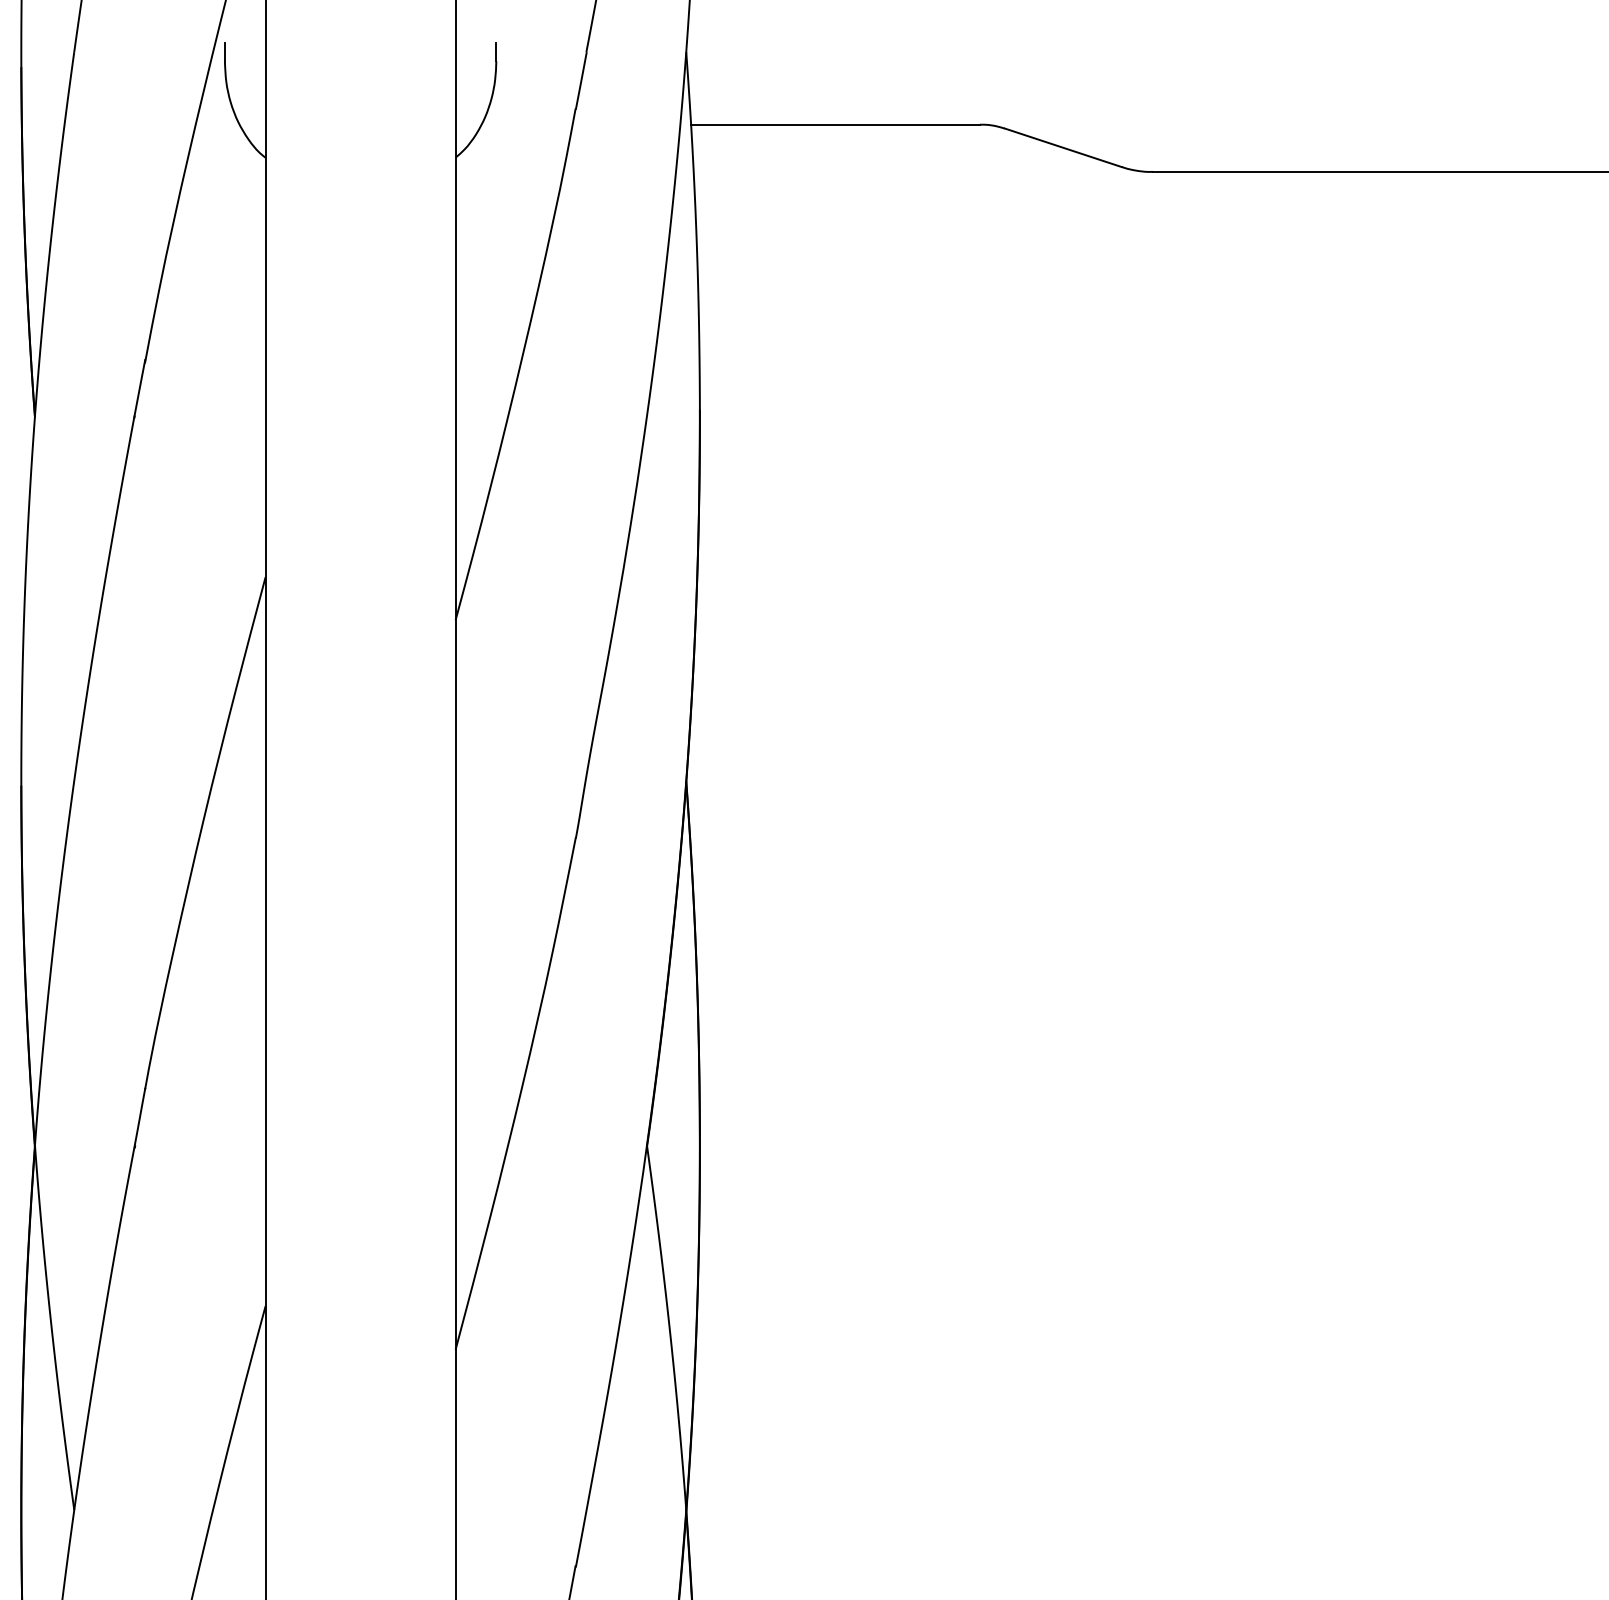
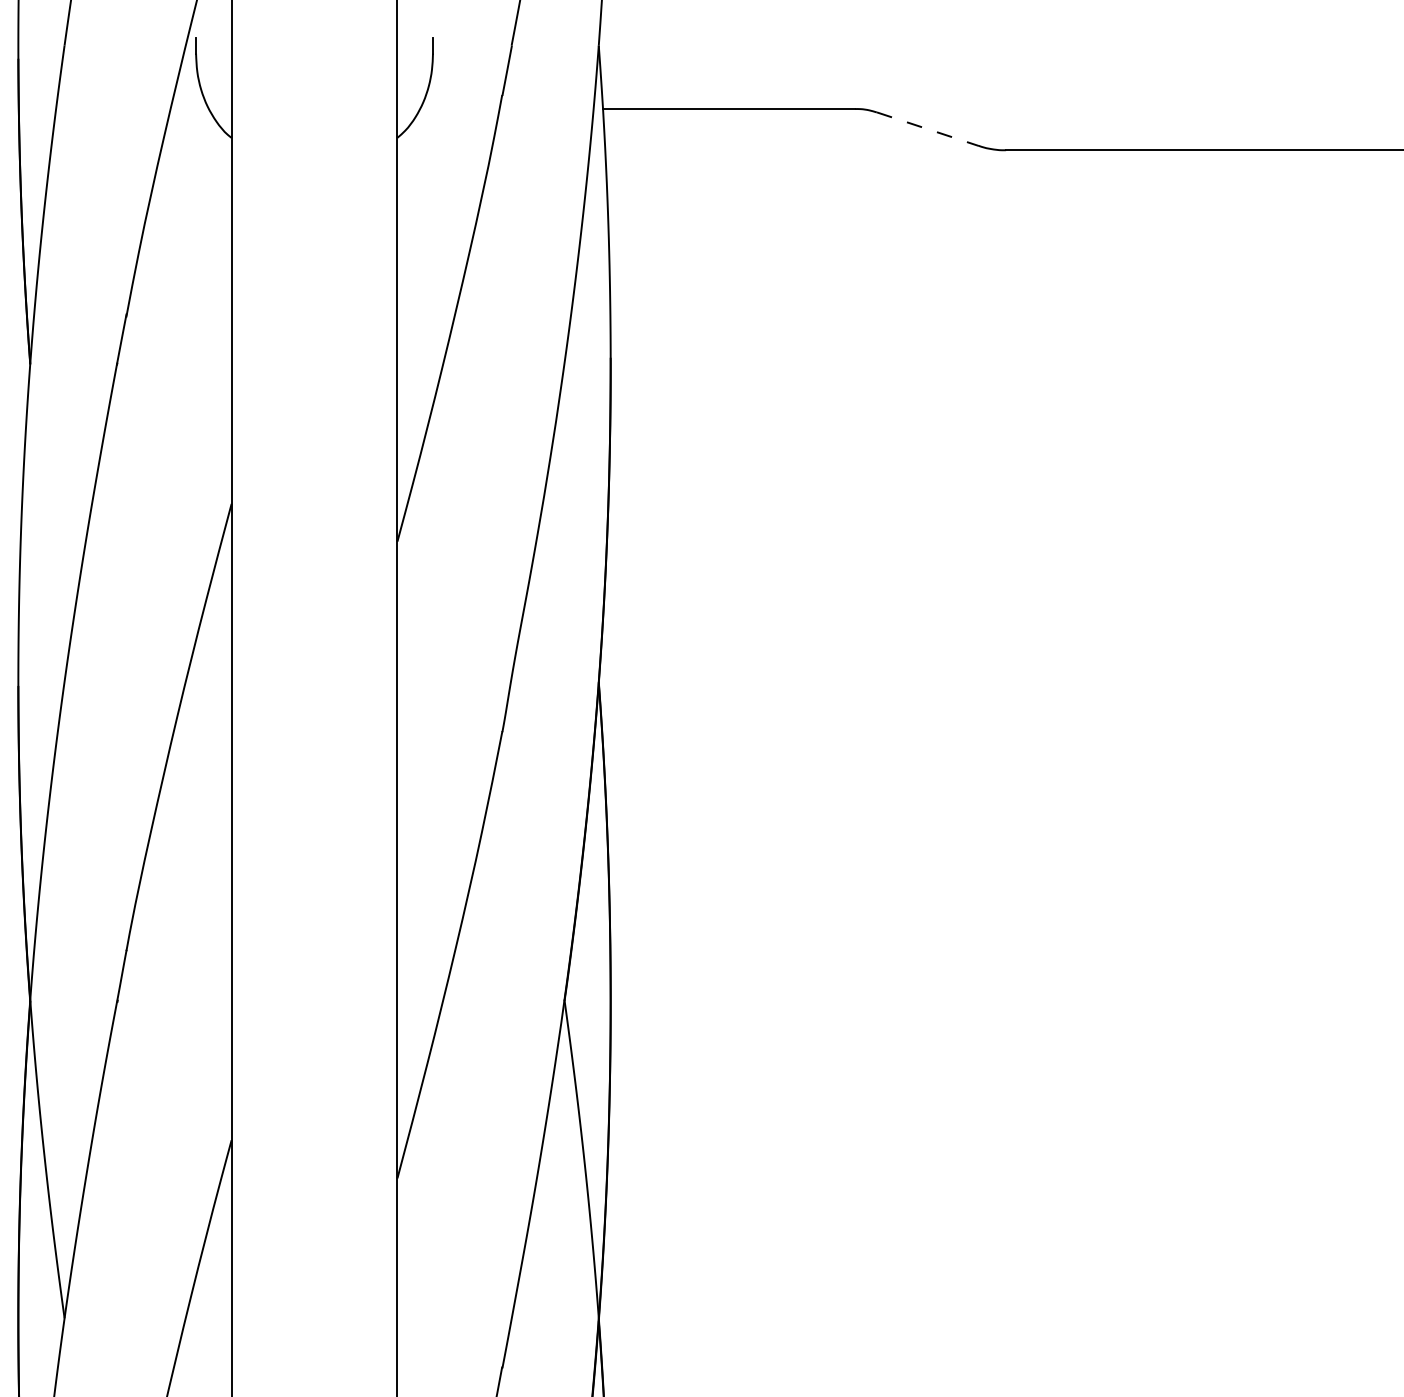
line: (1063, 147) -> (928, 128), solid -> dashed

